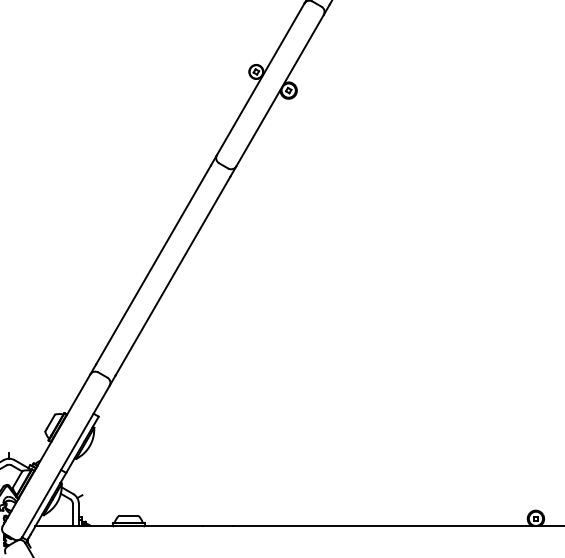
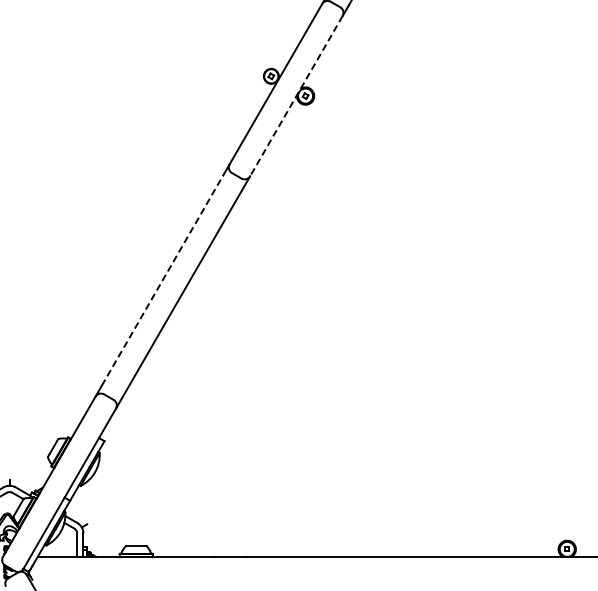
line: (280, 90) -> (296, 96), solid -> dashed
line: (153, 264) -> (162, 280), solid -> dashed

